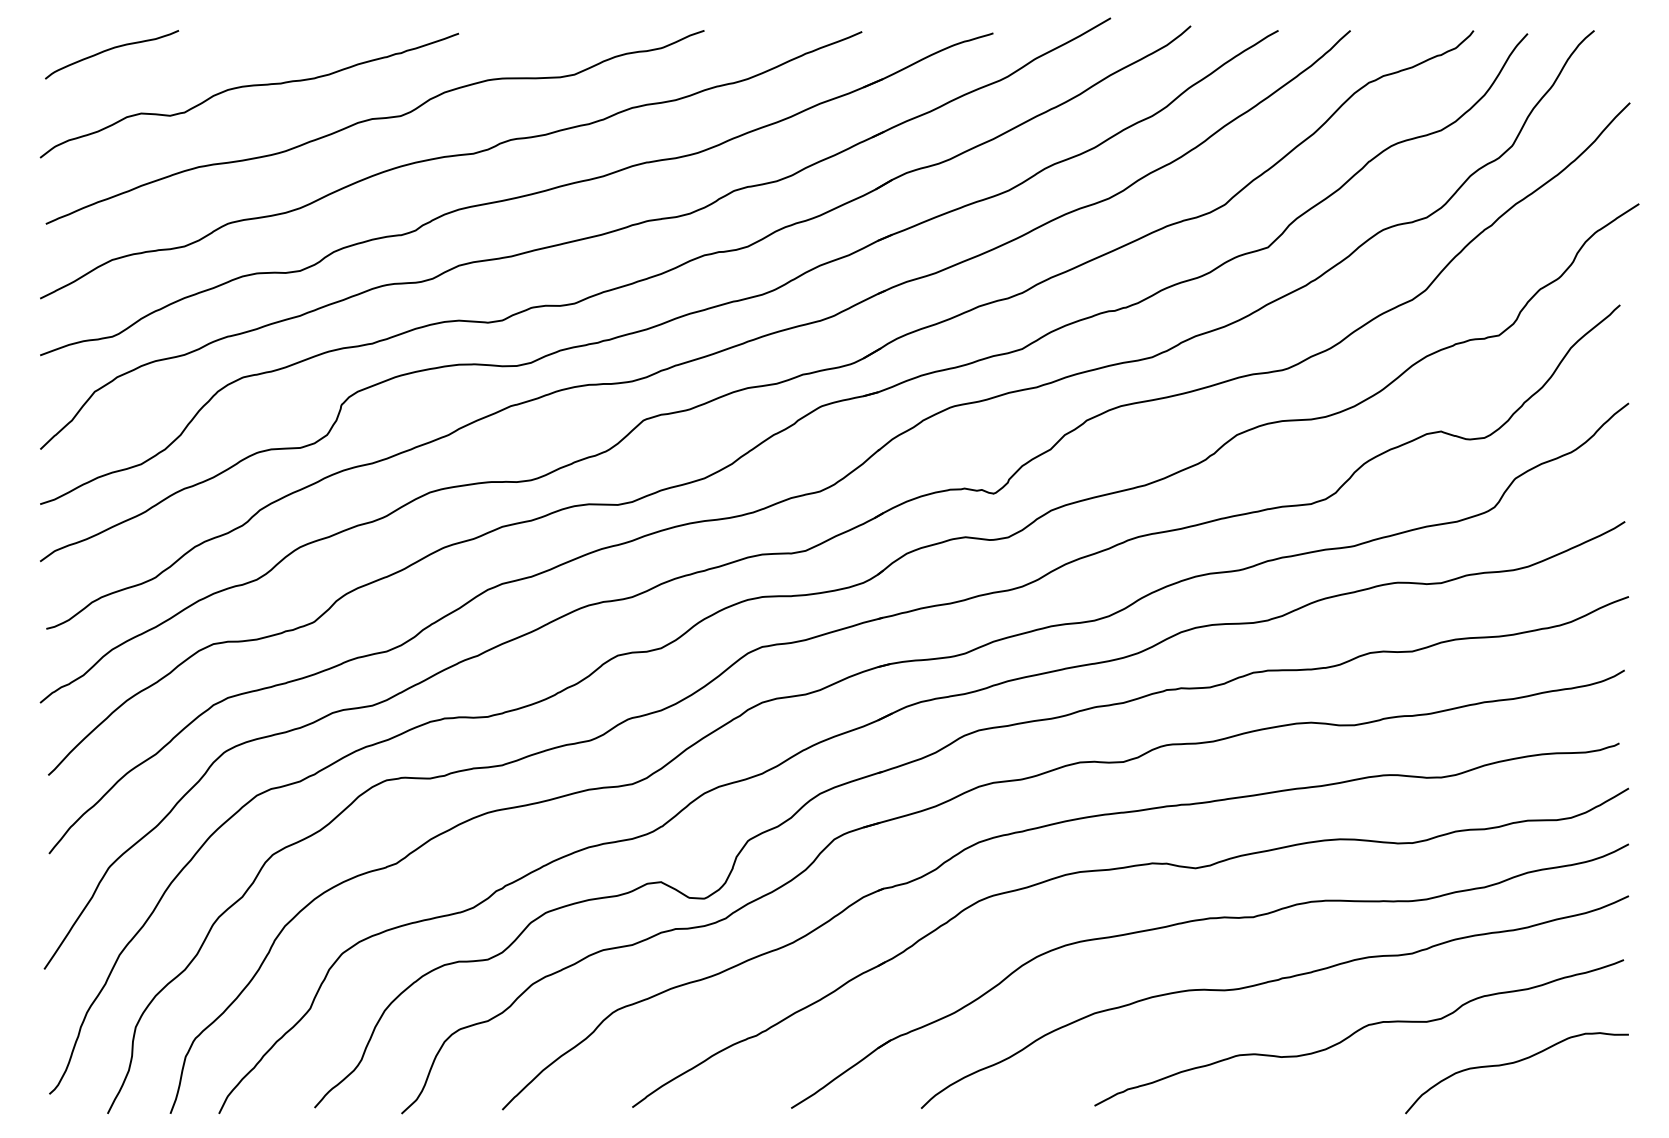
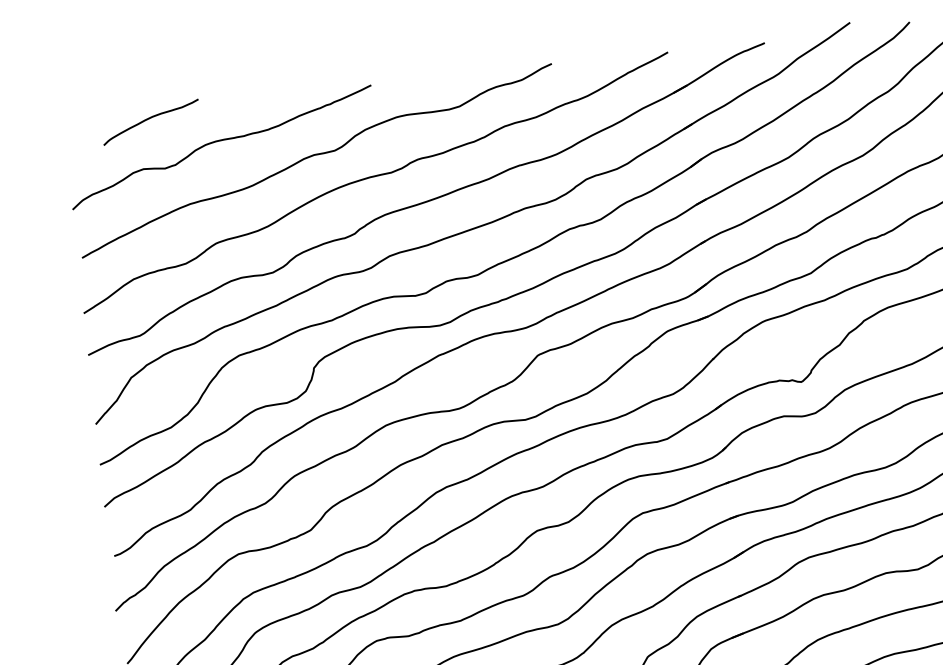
curve: (112, 49) -> (151, 118), moved

